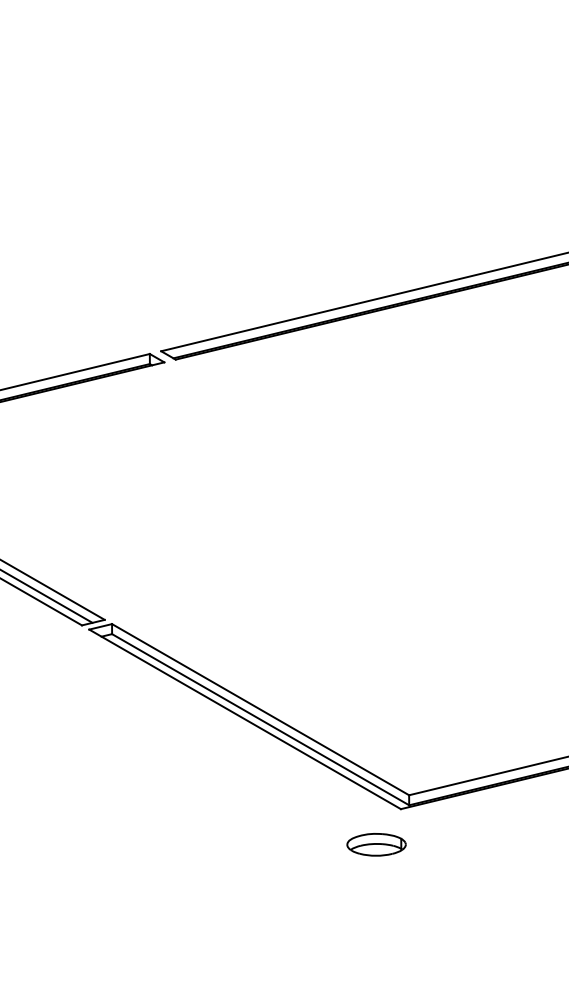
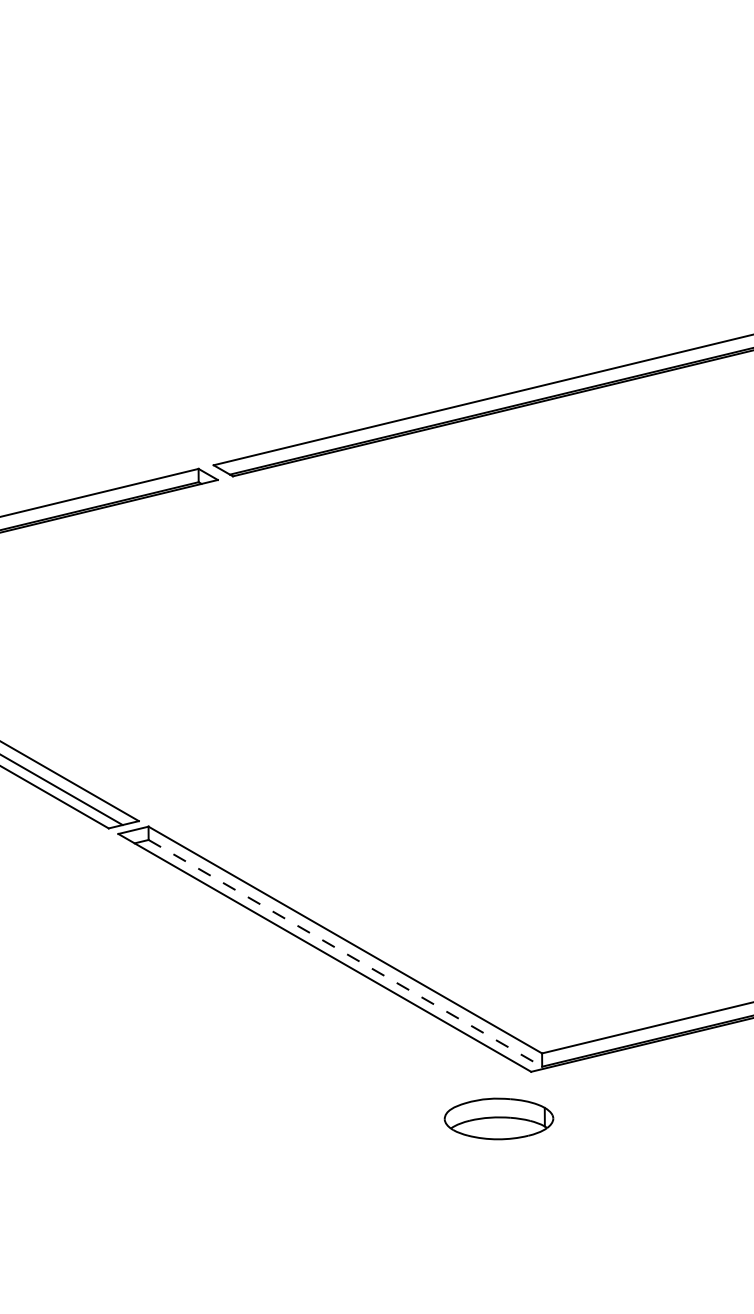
line: (261, 719) -> (346, 953), solid -> dashed
part: (376, 844) -> (498, 1118), size x1.4

